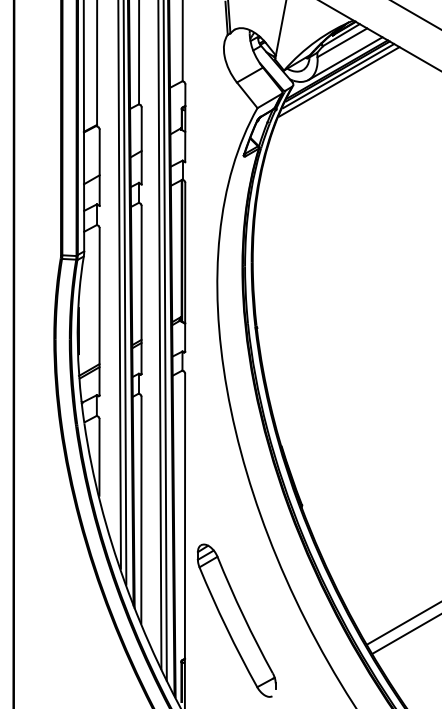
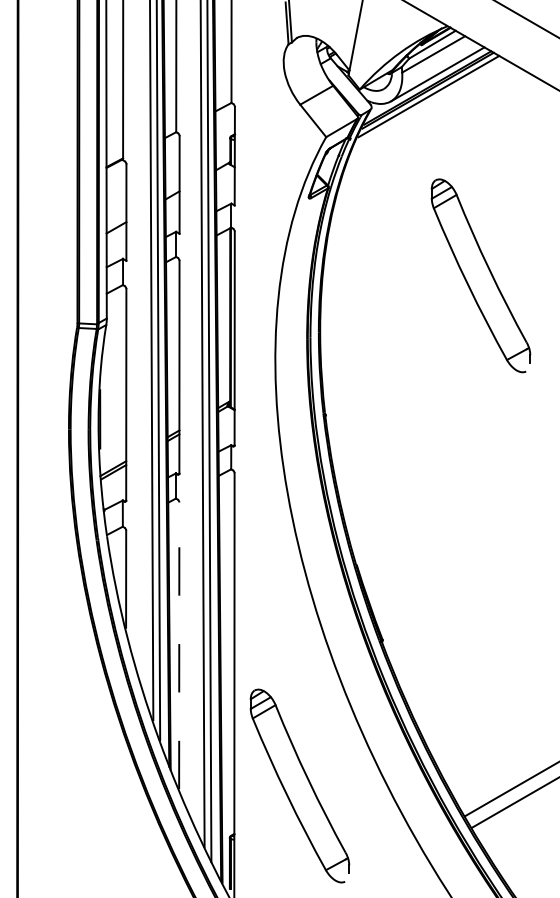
line: (339, 81) -> (430, 103), removed
part: (379, 217) -> (480, 275), added
line: (141, 509) -> (179, 645), solid -> dashed

